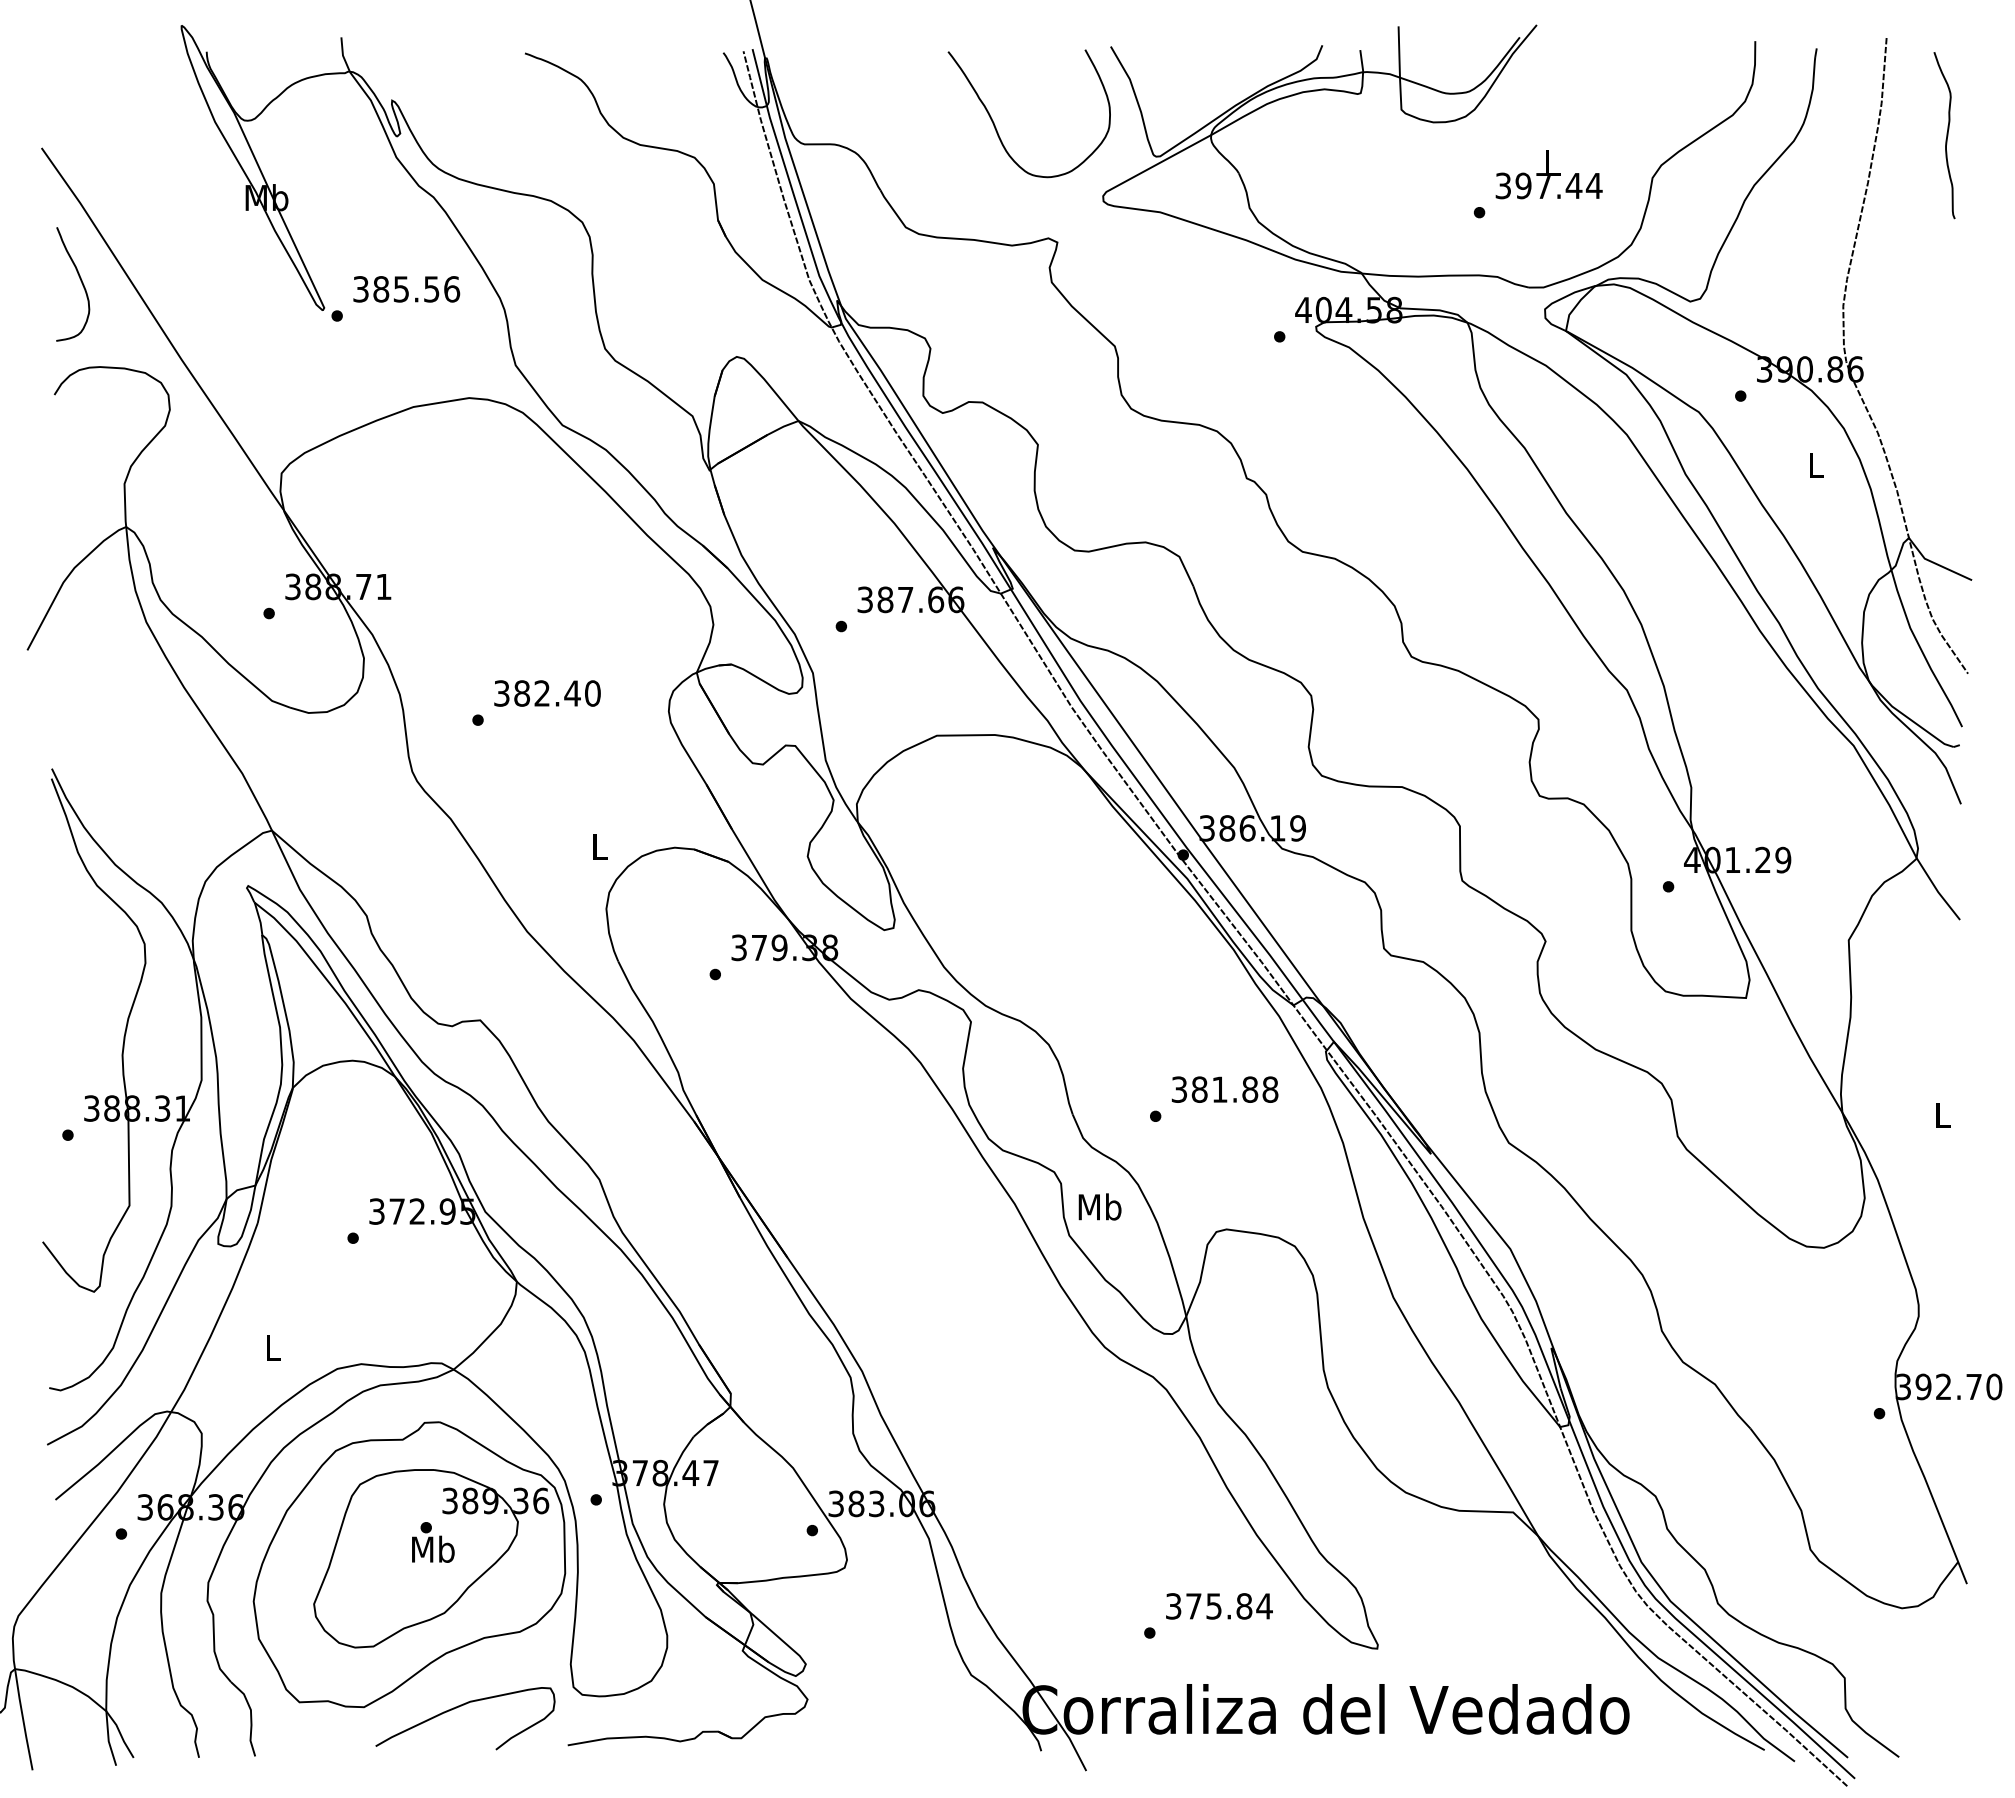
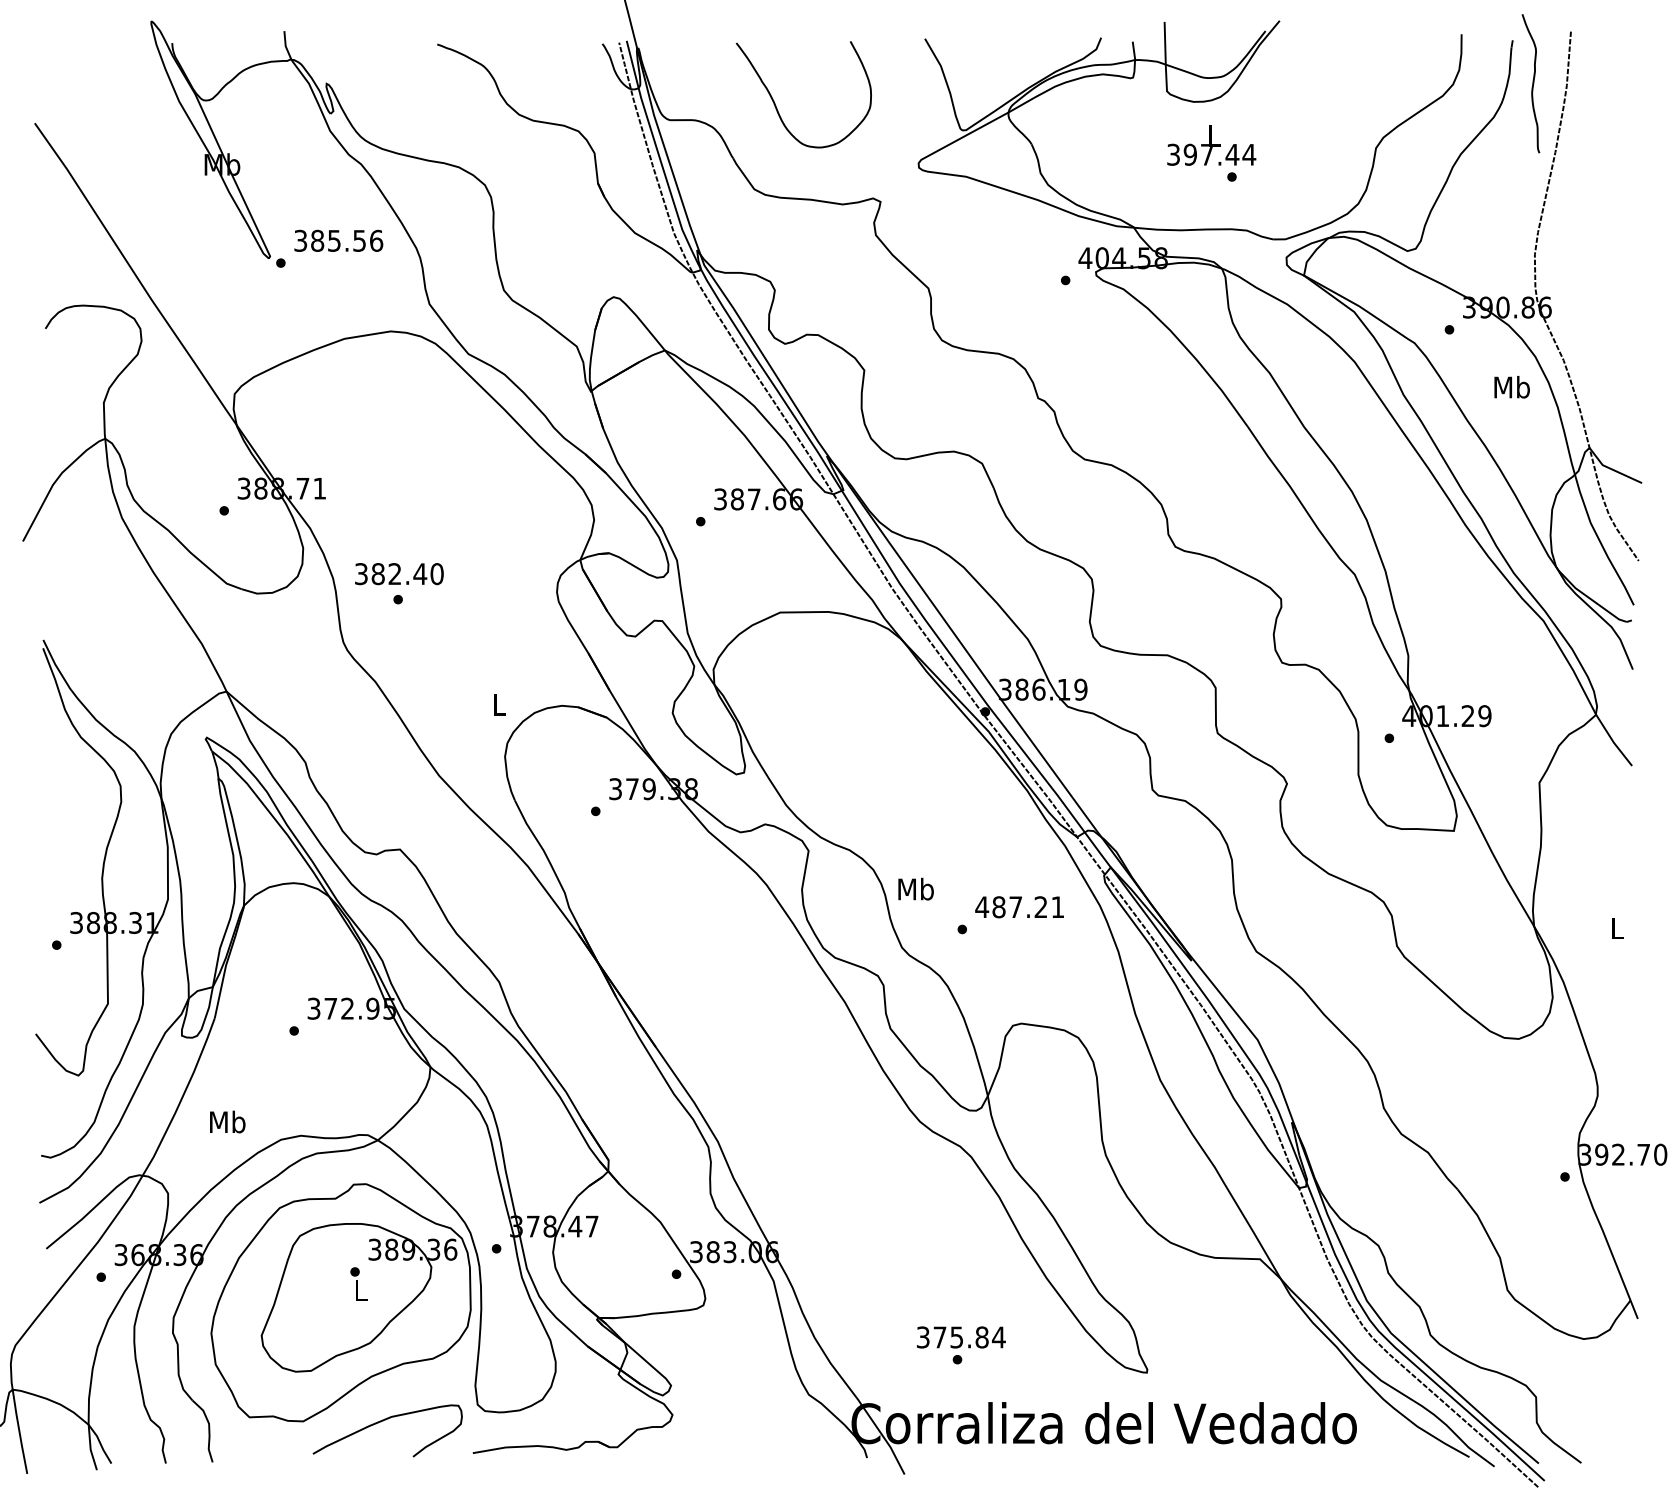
curve: (996, 127) -> (776, 106), moved
curve: (1946, 135) -> (1532, 83), moved
text: (1548, 174) -> (1211, 145), moved
curve: (80, 281) -> (67, 234), removed
text: (1815, 464) -> (1511, 386), L -> Mb
text: (547, 693) -> (399, 574), moved
text: (1224, 1089) -> (1019, 907), 381.88 -> 487.21
text: (1099, 1206) -> (915, 888), moved
text: (273, 1347) -> (227, 1121), L -> Mb
text: (433, 1548) -> (361, 1289), Mb -> L
text: (1219, 1606) -> (961, 1337), moved

